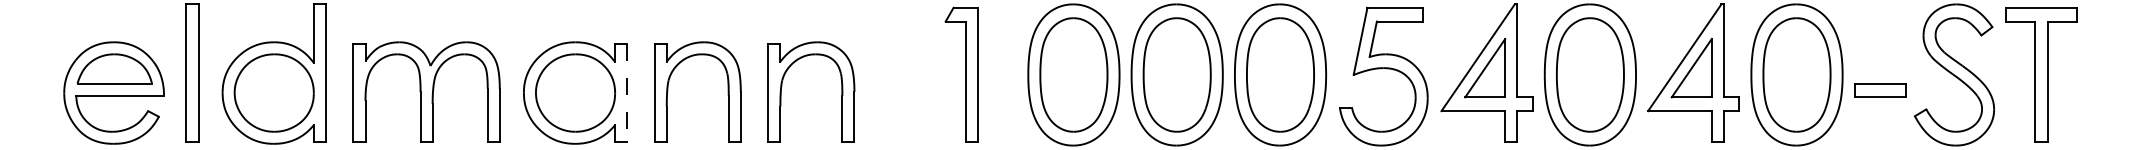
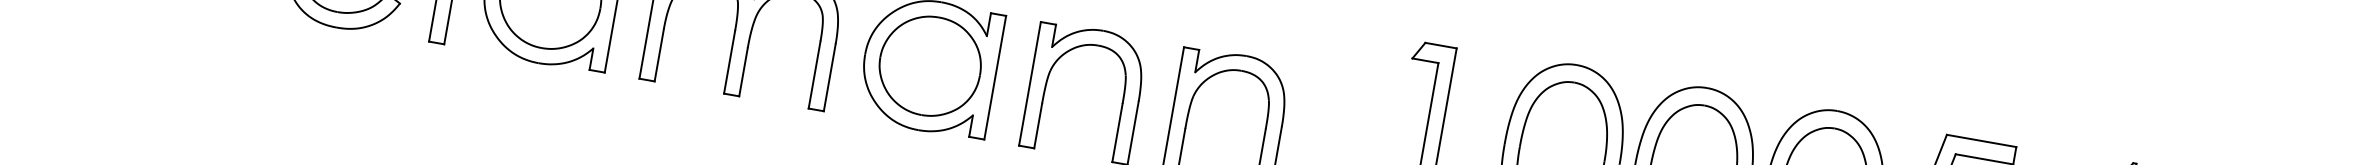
line: (627, 93) -> (995, 78), dashed -> solid

